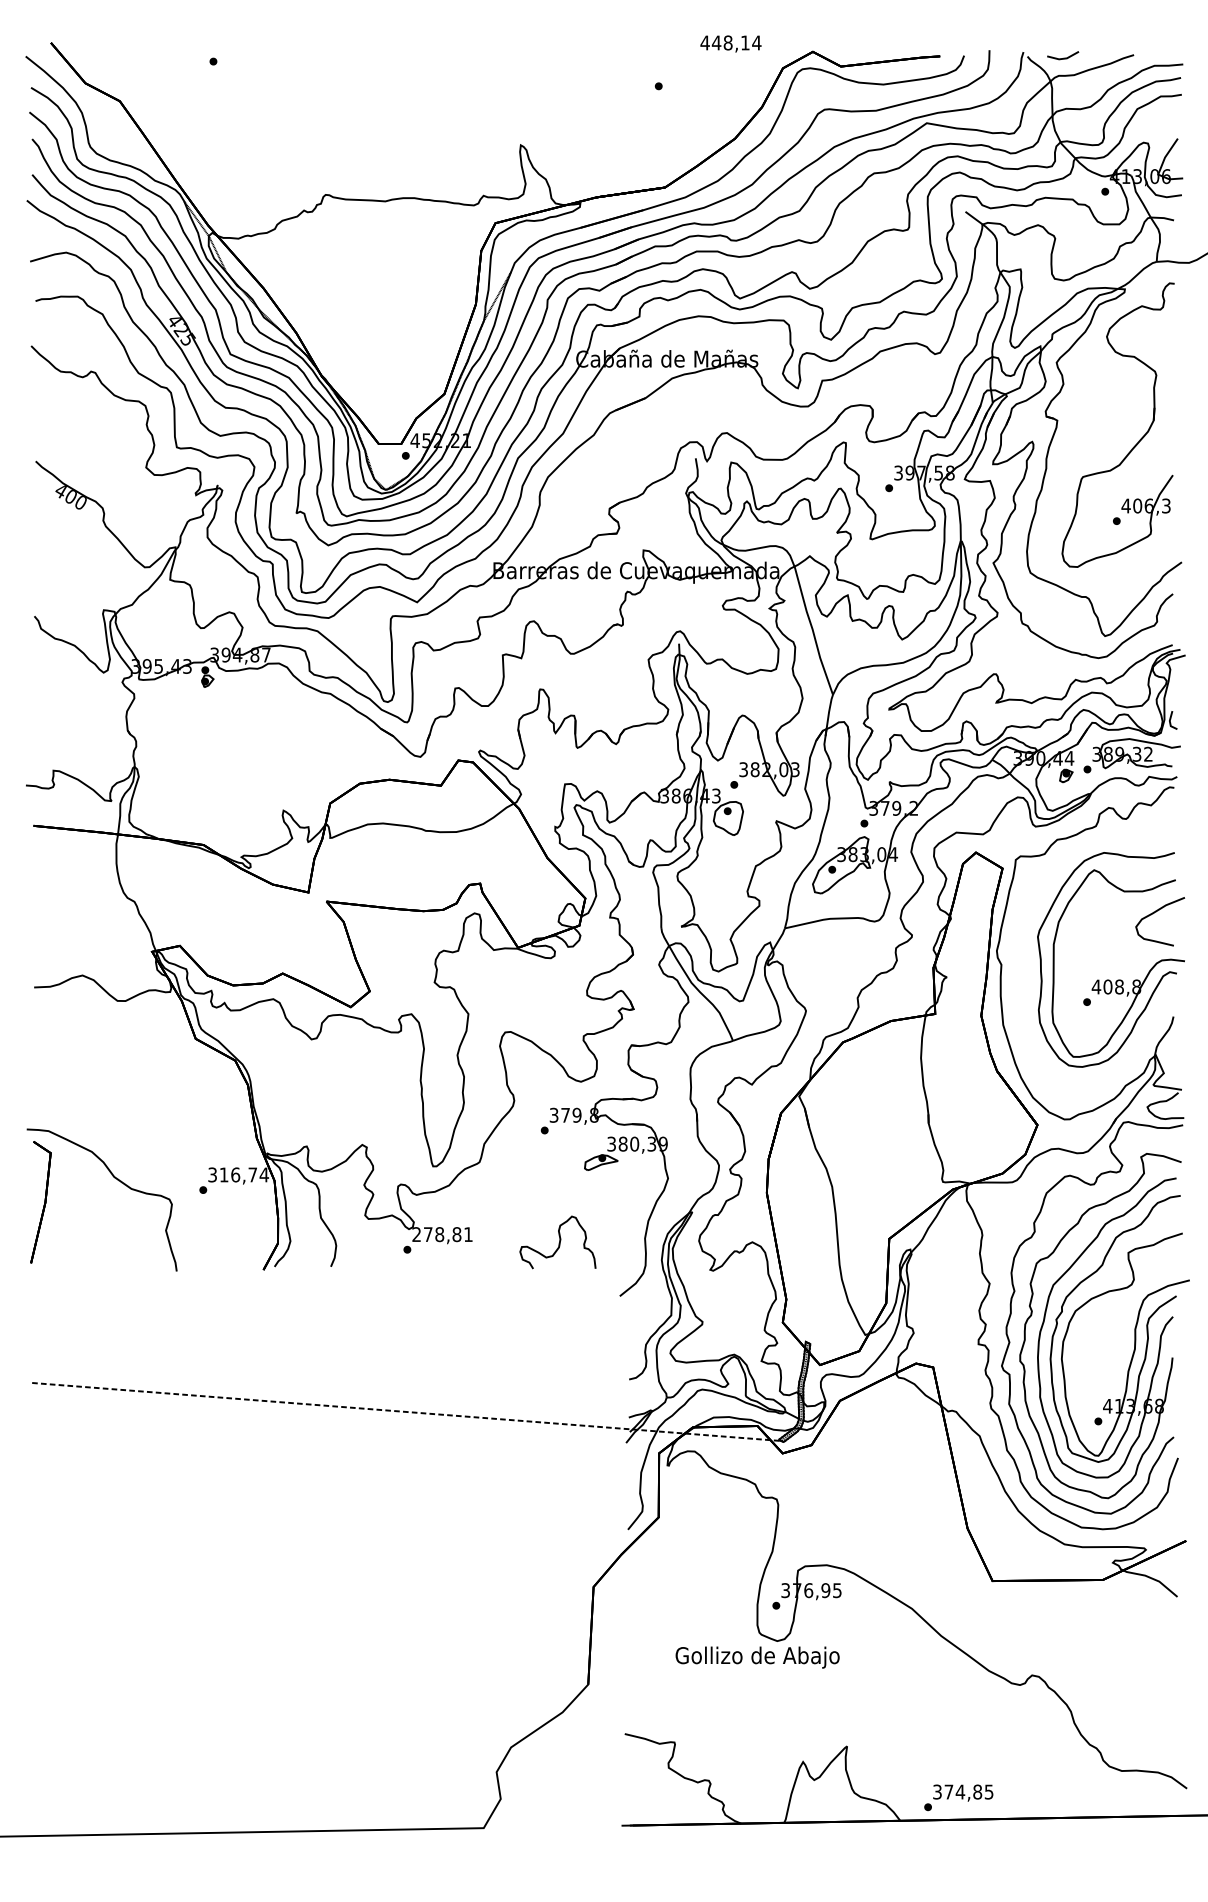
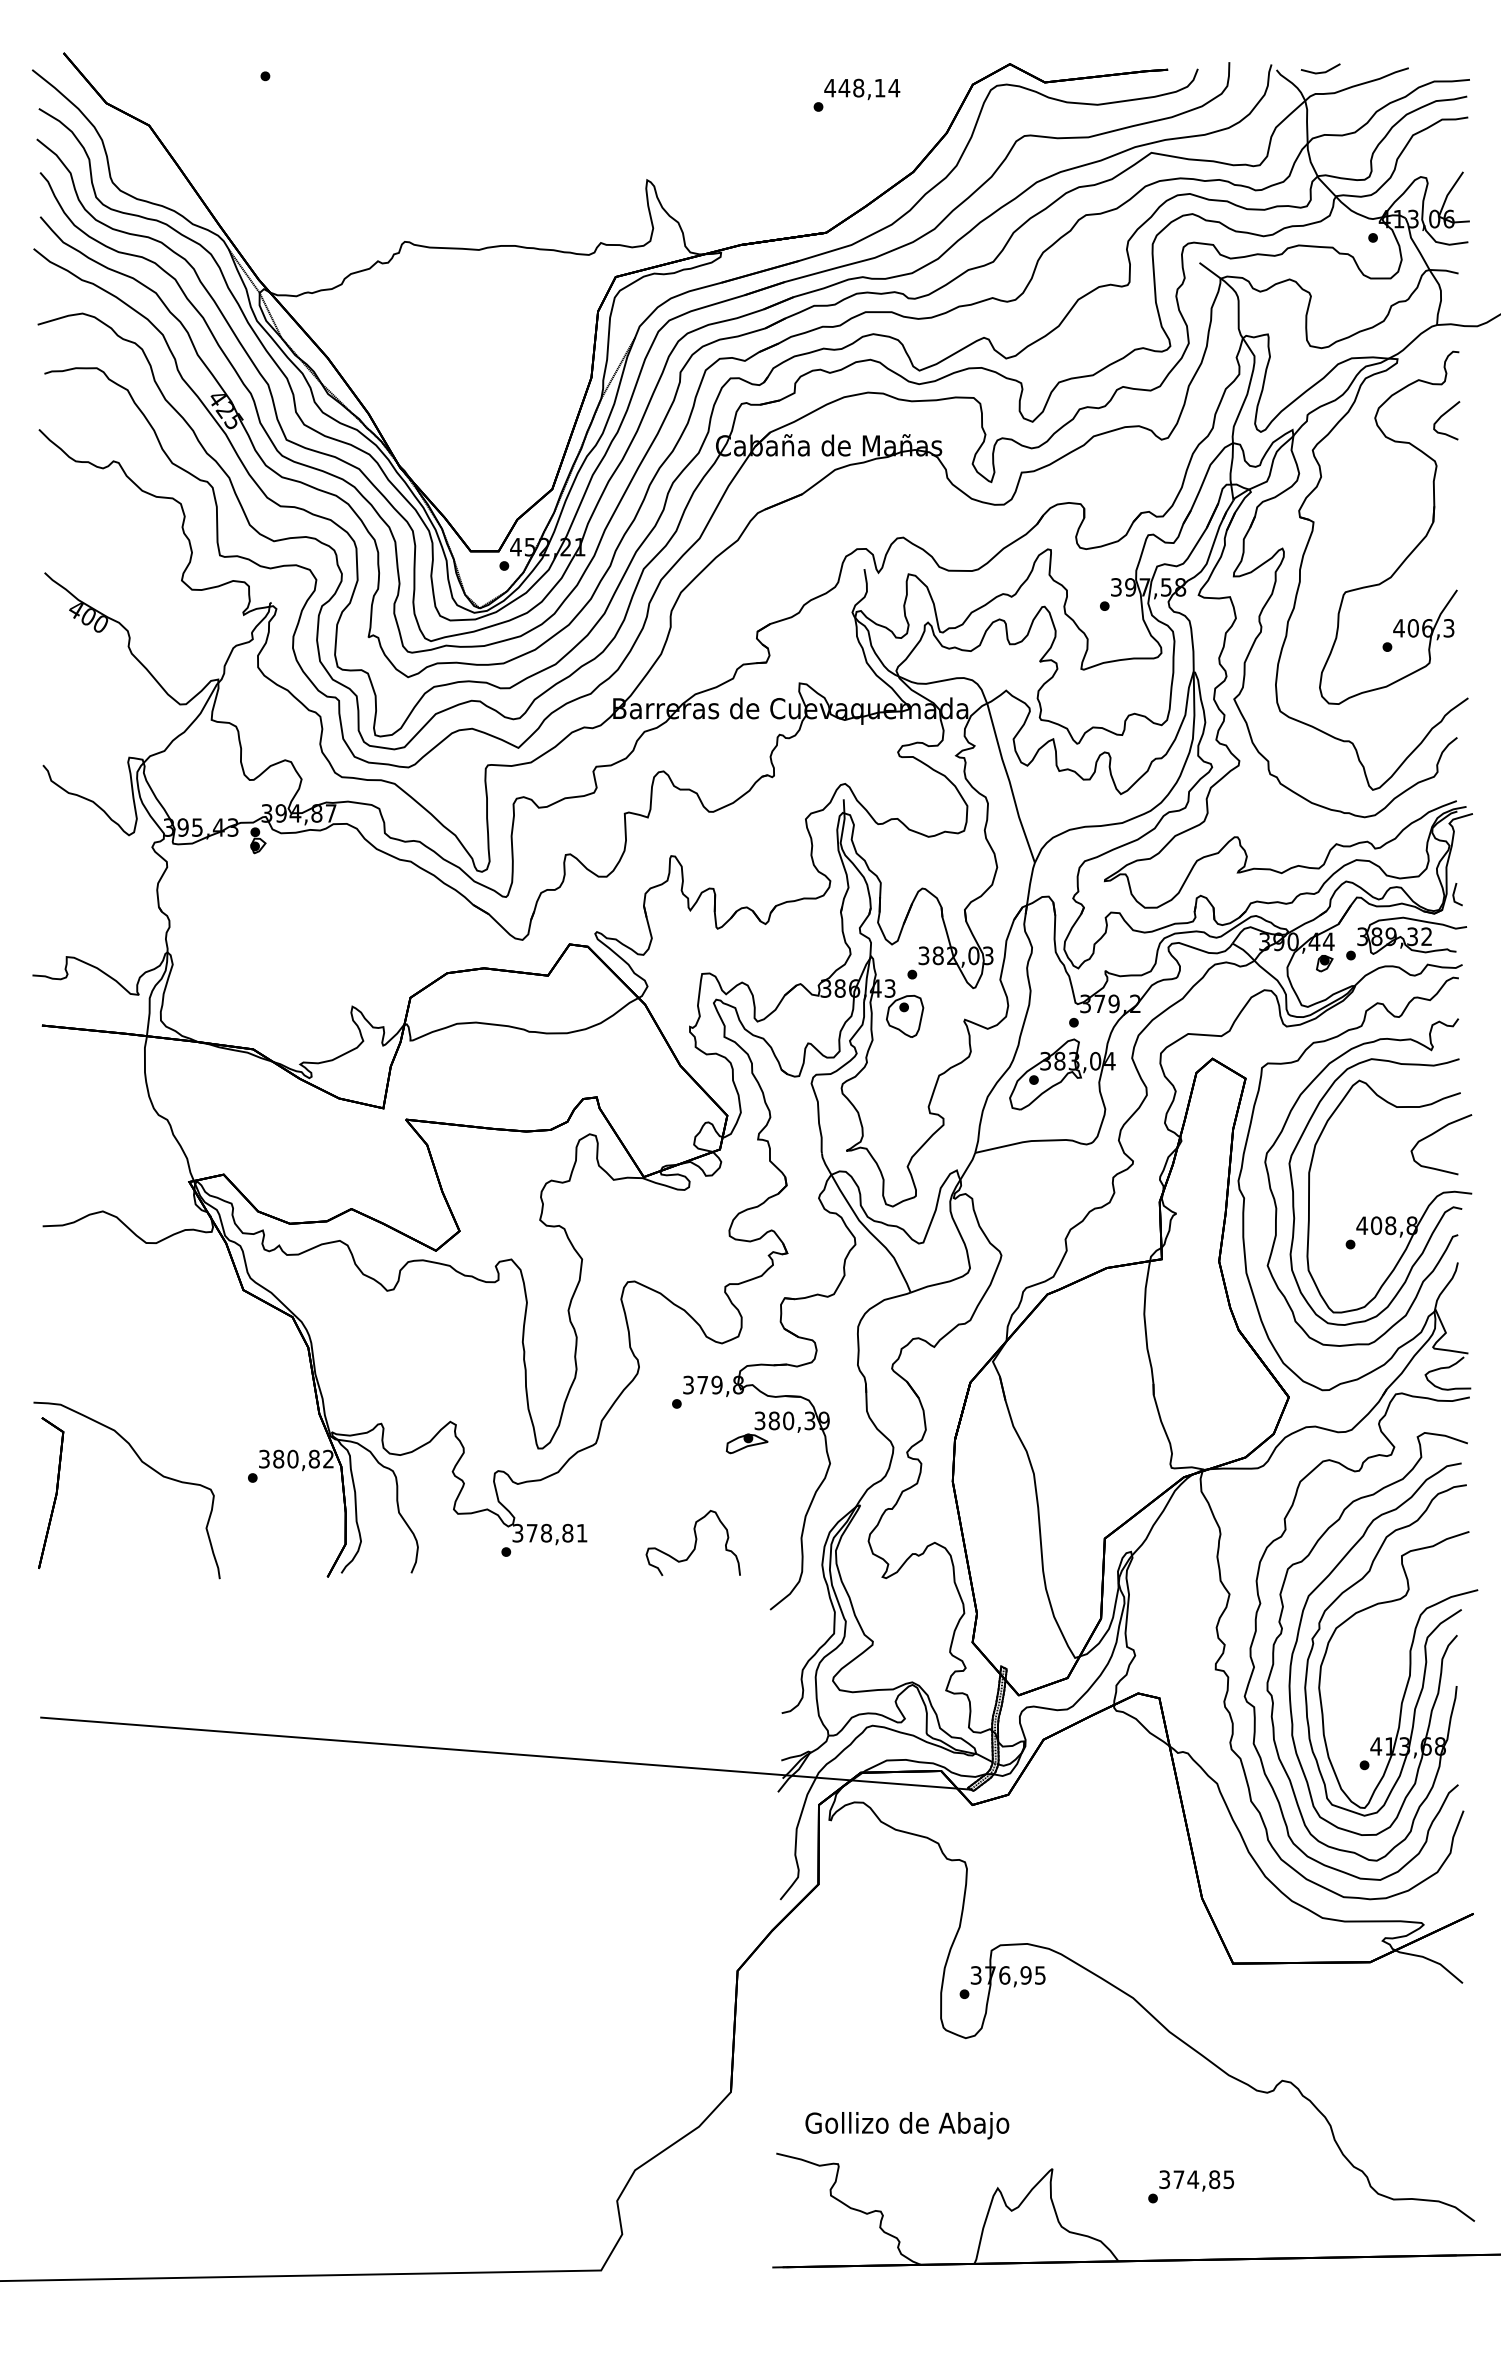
text: (731, 44) -> (862, 89), moved
curve: (1162, 334) -> (1444, 415), added
part: (1027, 969) -> (1276, 1203), added
text: (244, 1174) -> (303, 1458), 316,74 -> 380,82
text: (416, 1234) -> (517, 1533), 278,81 -> 378,81
line: (406, 1411) -> (505, 1753), dashed -> solid
text: (757, 1657) -> (907, 2125), moved
text: (958, 1797) -> (1190, 2186), moved

